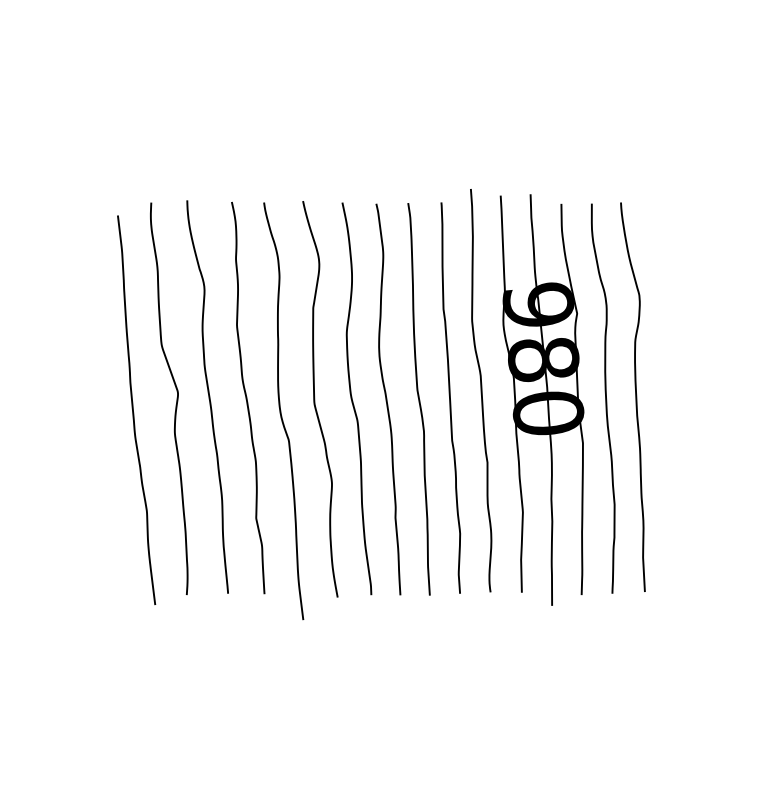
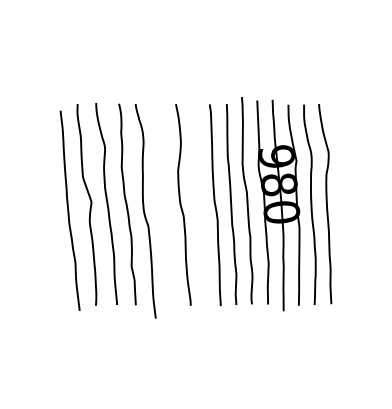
curve: (316, 398) -> (162, 204), removed
curve: (388, 398) -> (199, 204), removed

